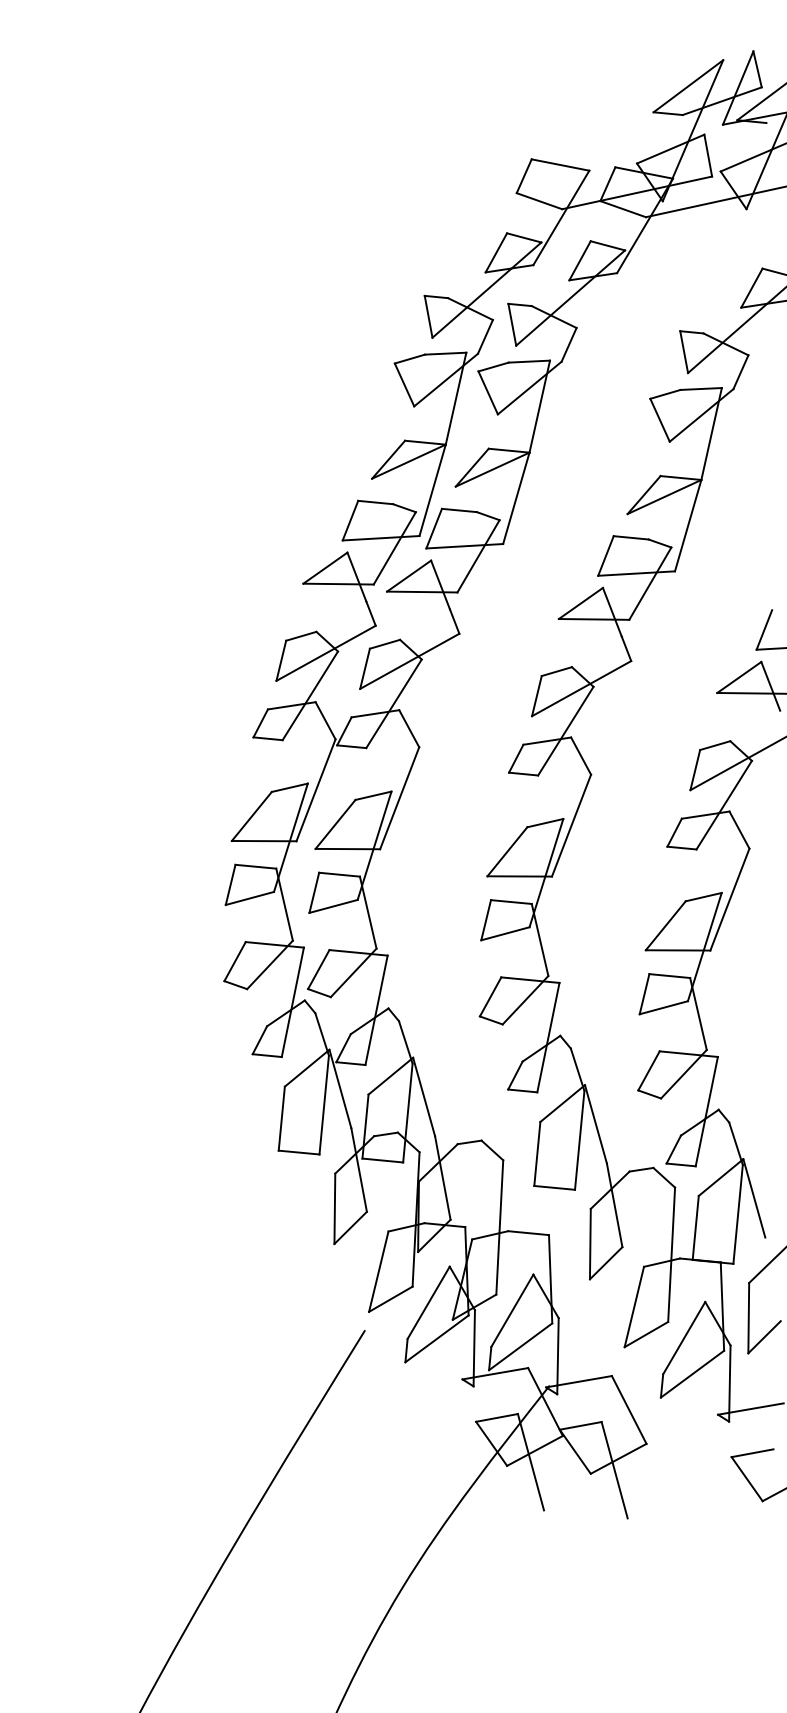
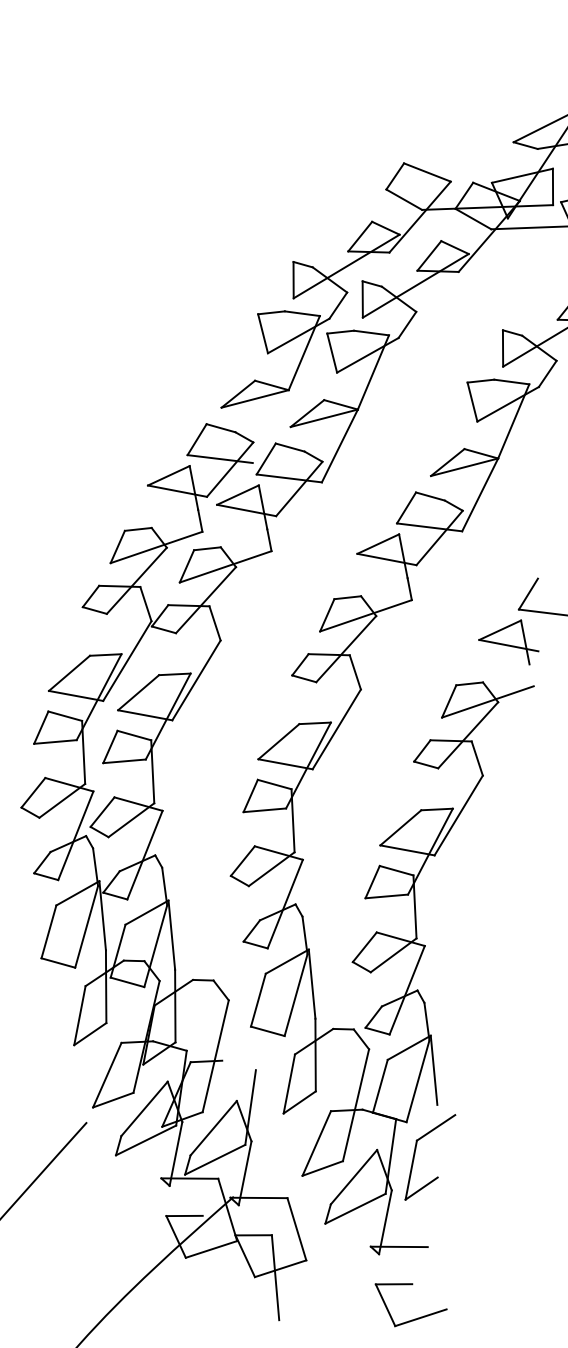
line: (432, 490) -> (270, 426), removed
line: (528, 1233) -> (238, 1065), removed
line: (530, 1462) -> (205, 1258), removed

